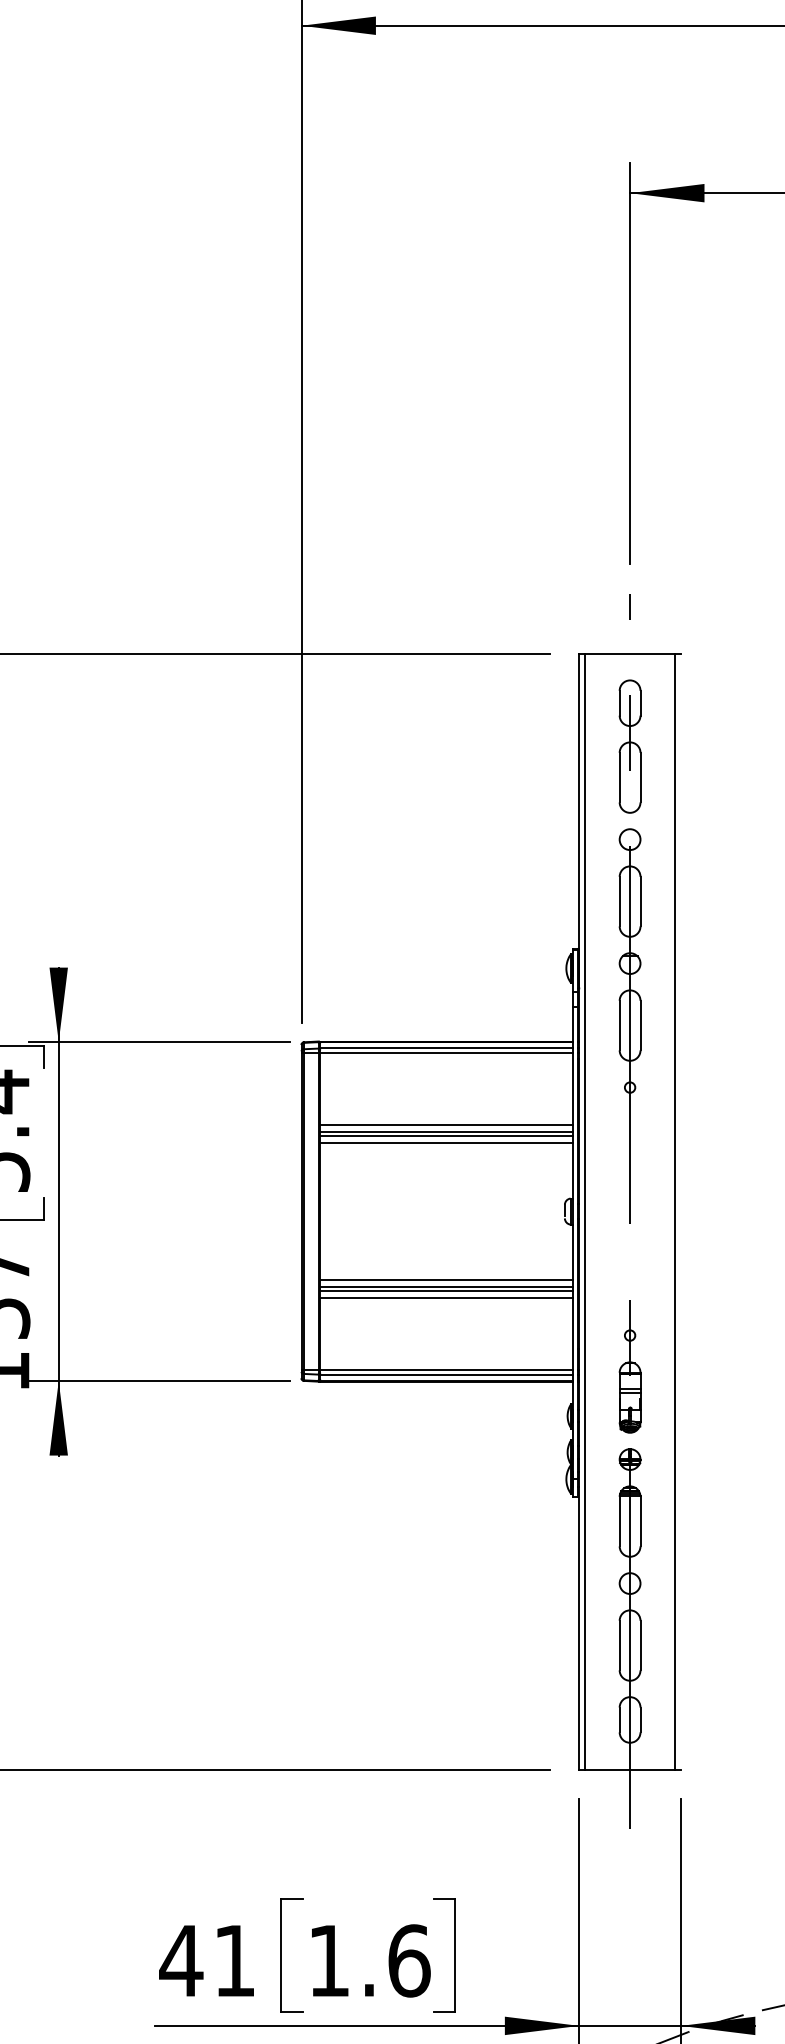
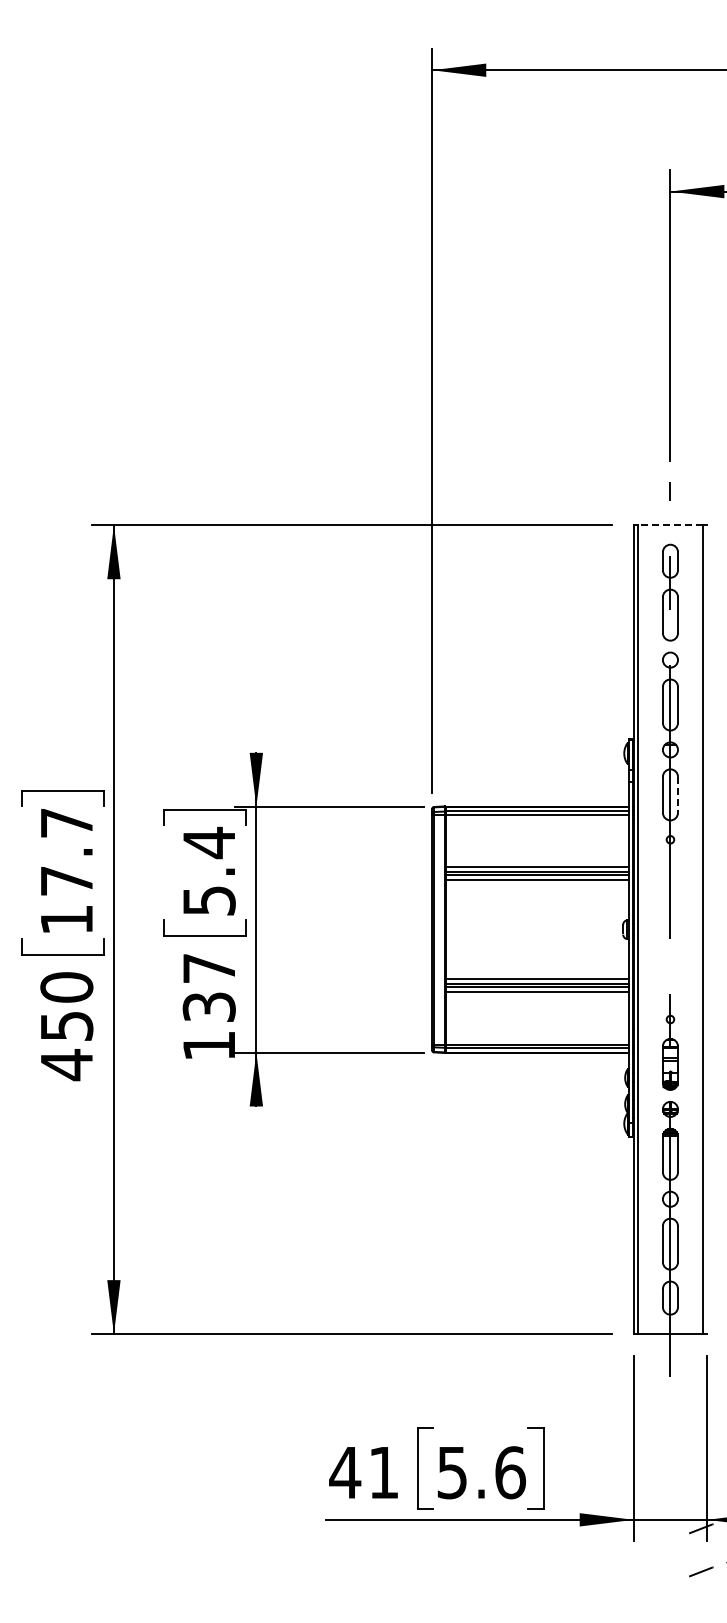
line: (628, 653) -> (669, 525), solid -> dashed
line: (641, 1025) -> (678, 794), solid -> dashed
text: (327, 1961) -> (451, 1473), 1.6 -> 5.6

